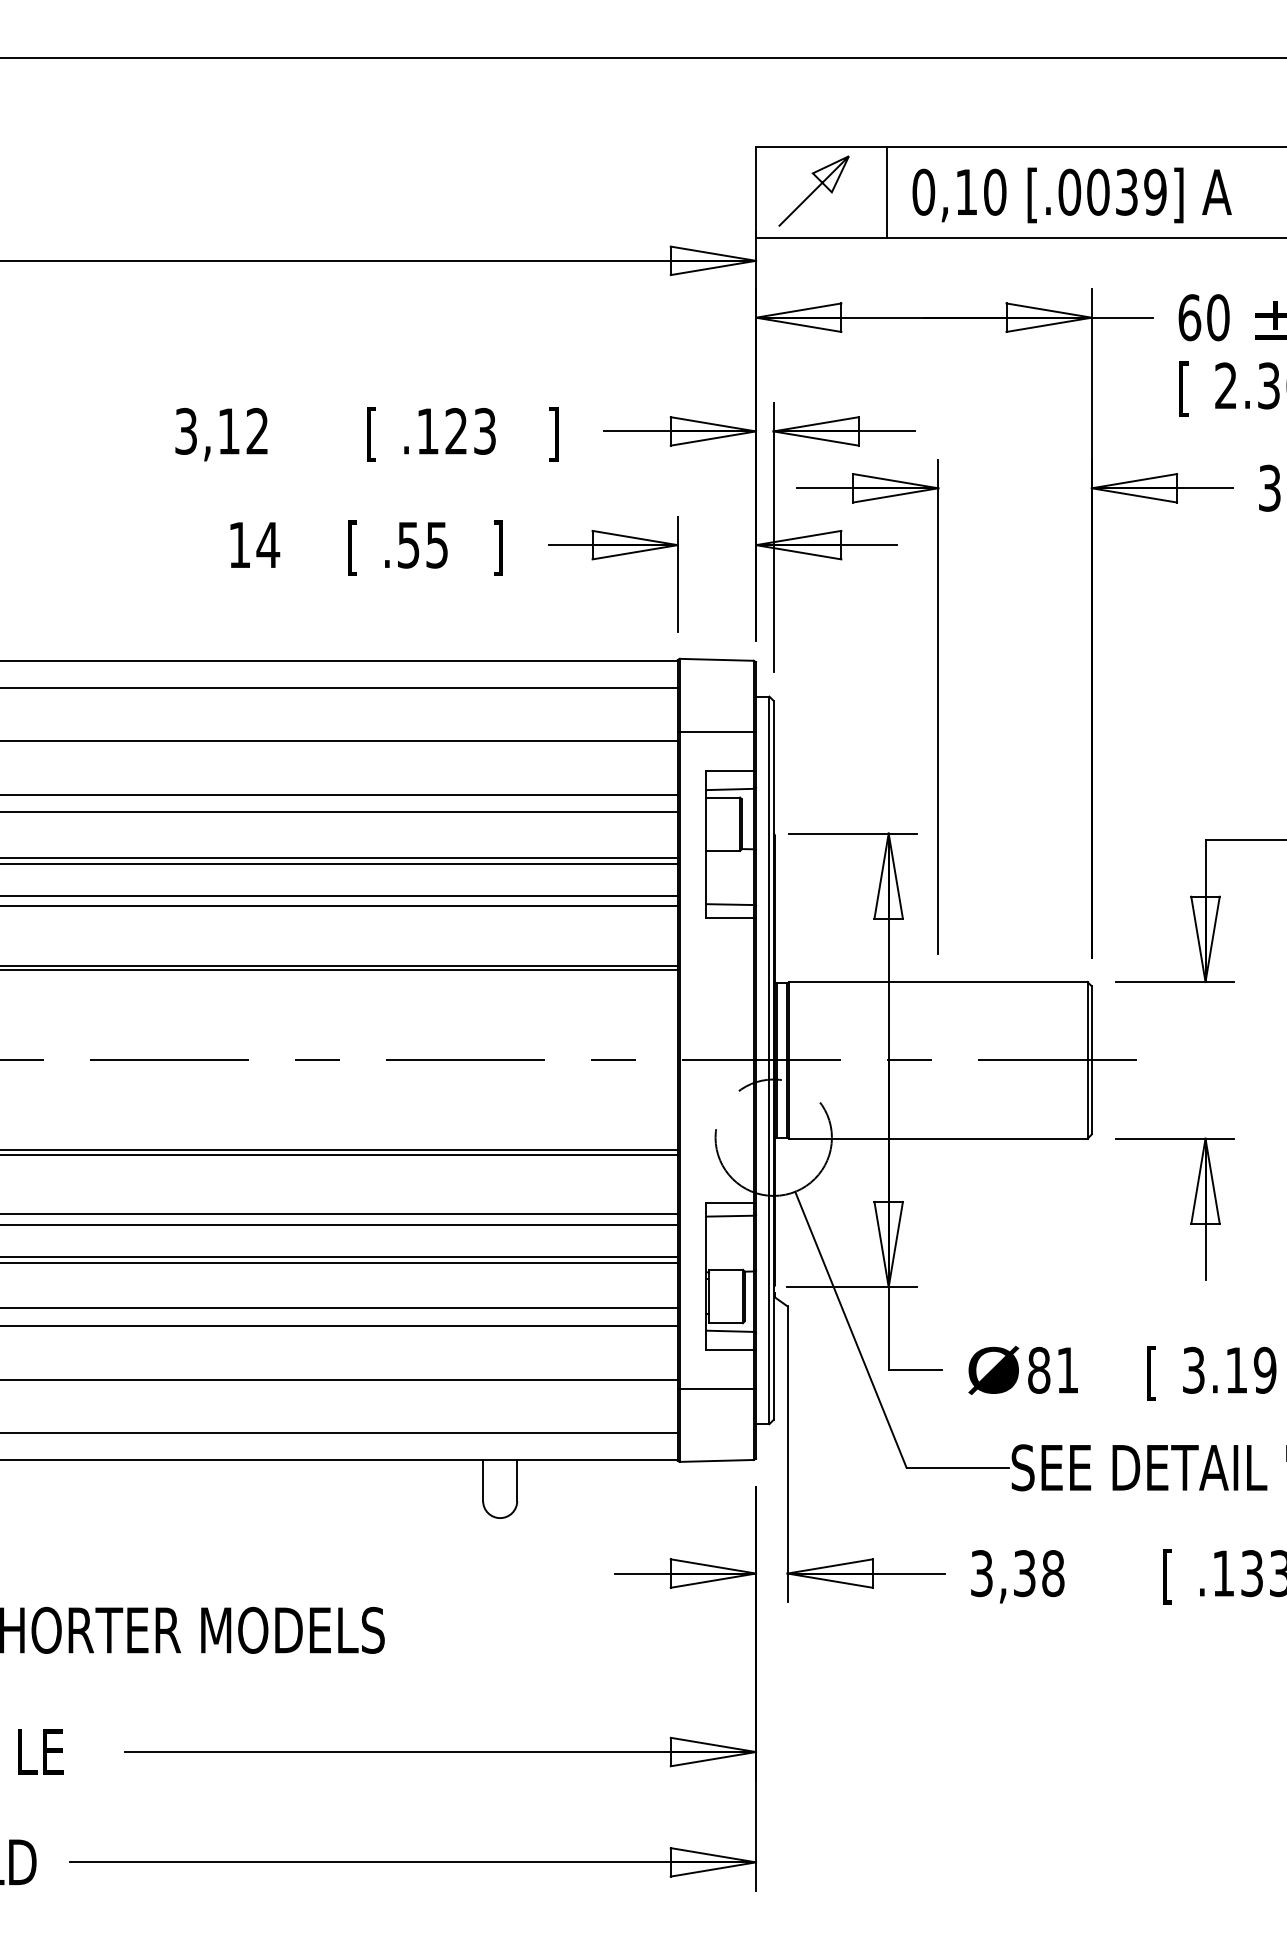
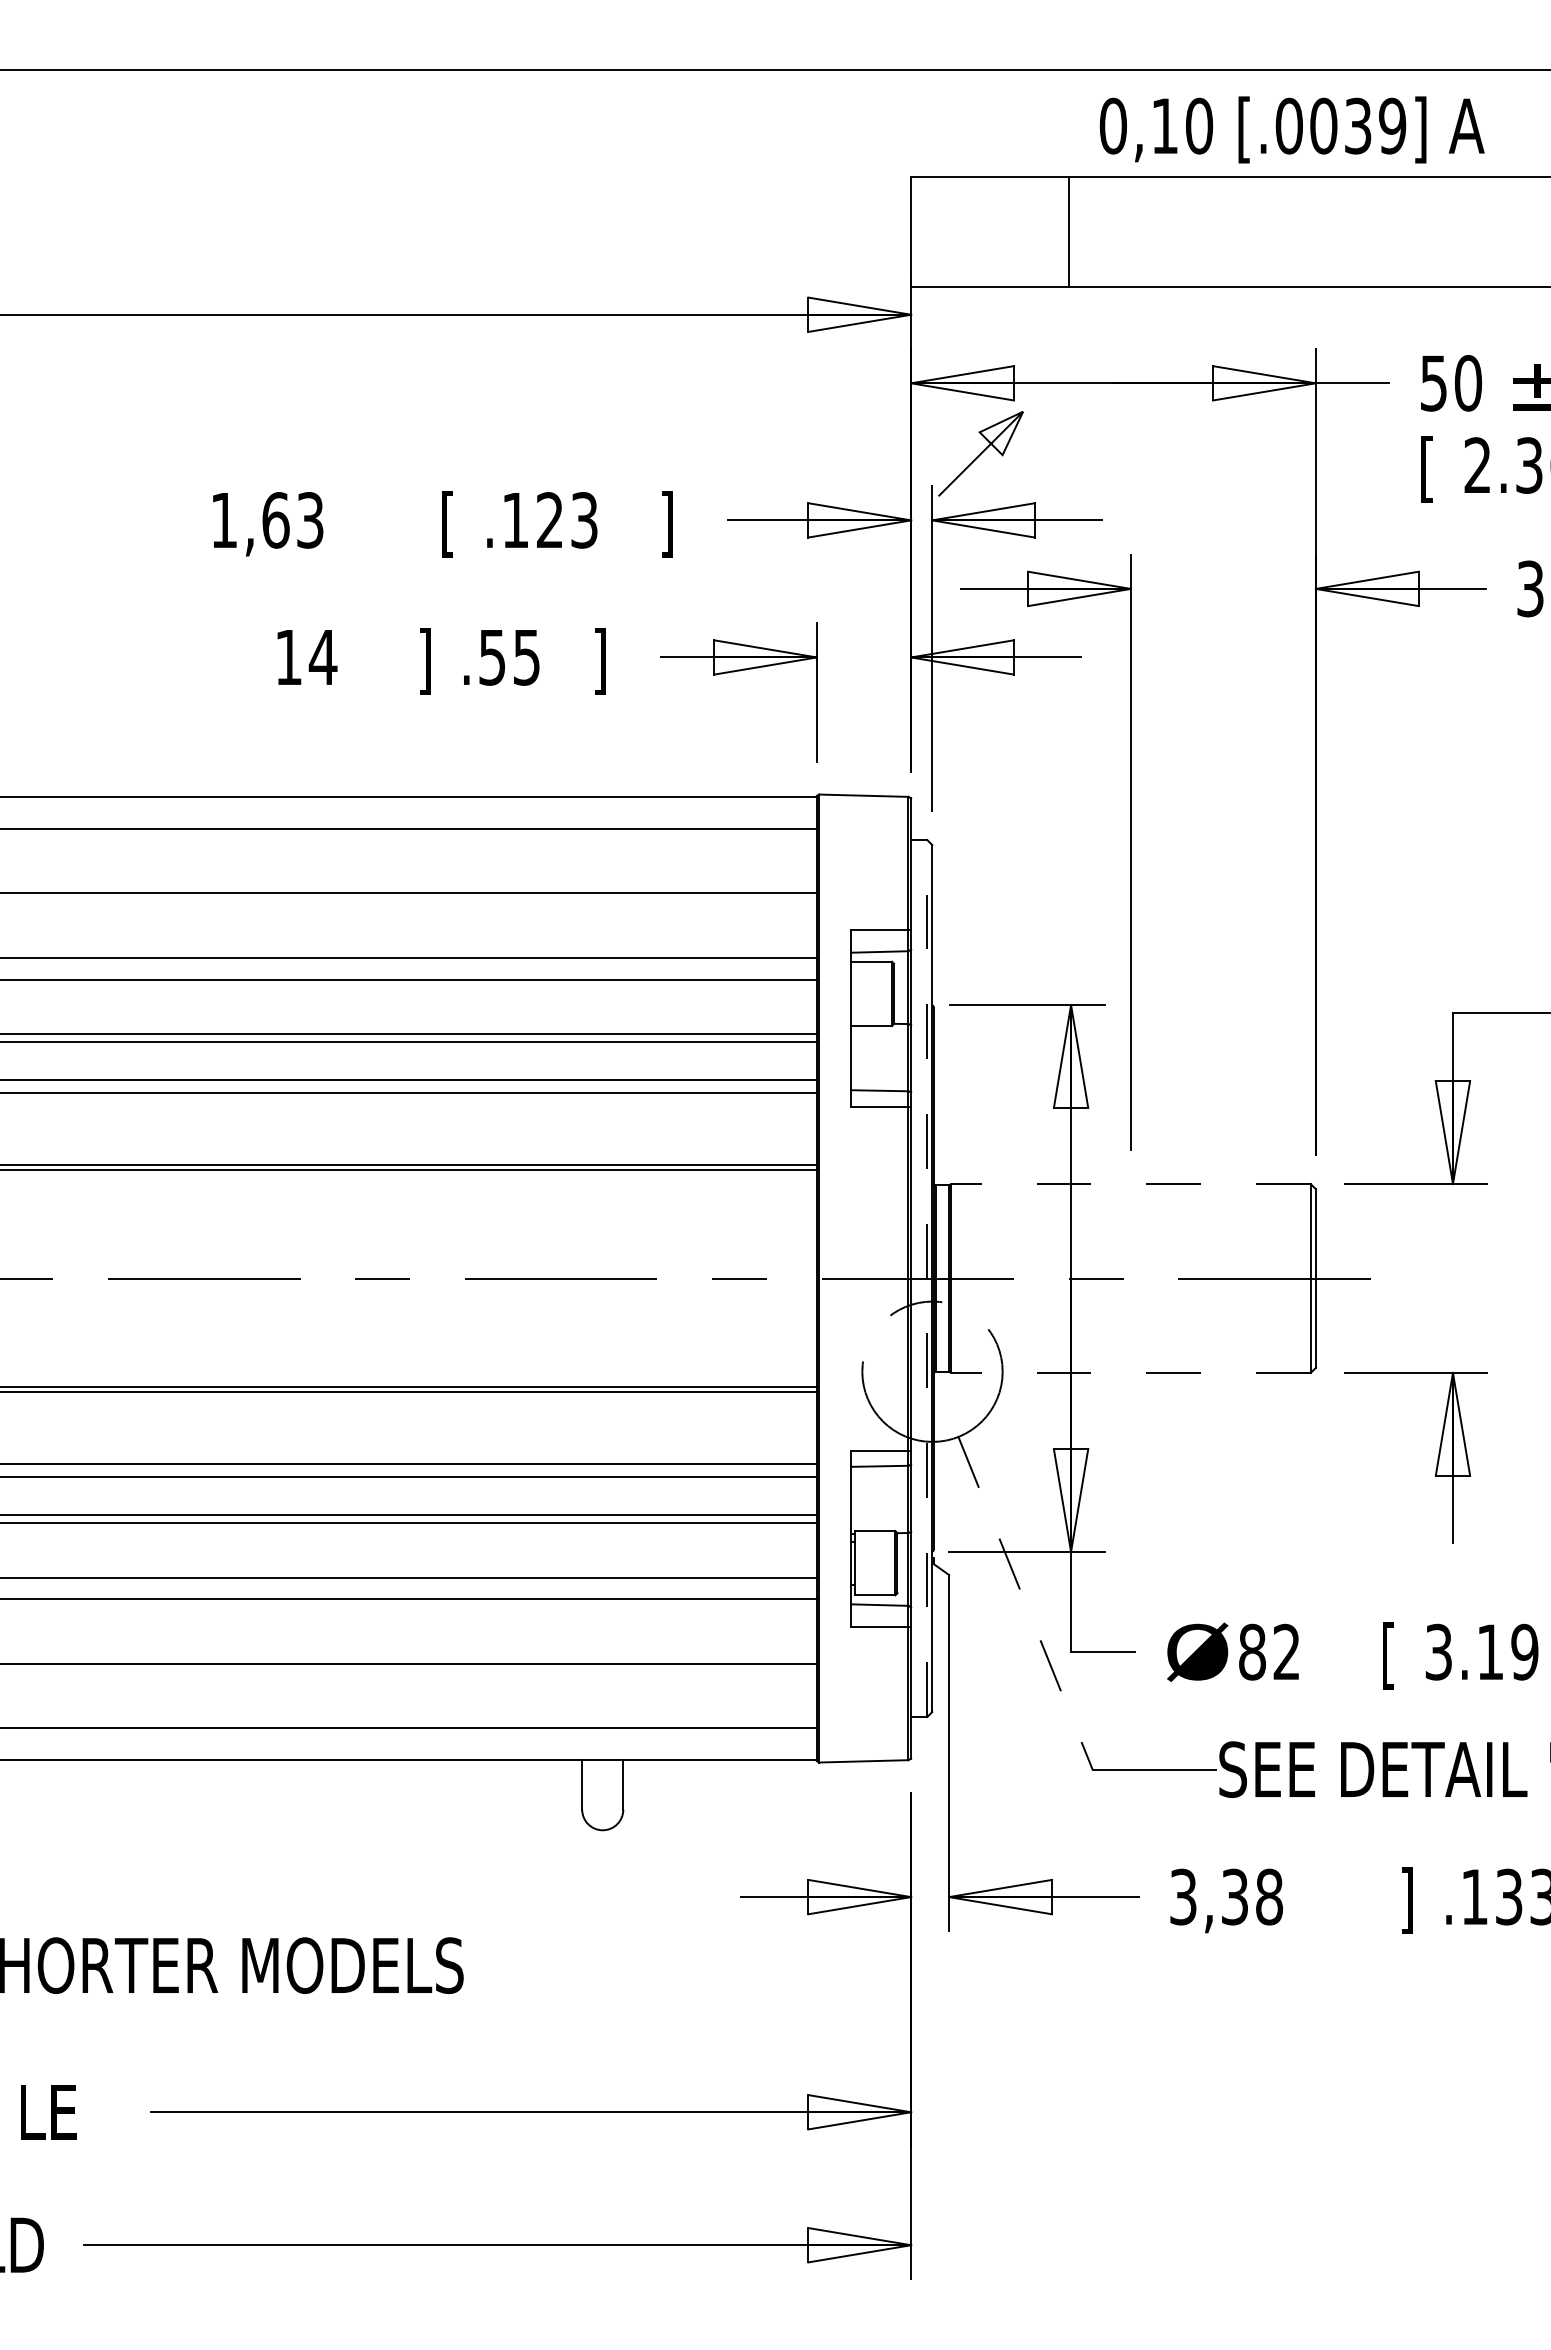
line: (813, 190) -> (980, 453), moved
text: (1071, 195) -> (1291, 129), moved
text: (1189, 317) -> (1433, 383), 60 -> 50
text: (222, 431) -> (267, 520), 3,12 -> 1,63
text: (352, 548) -> (424, 661), [ -> ]
line: (716, 731) -> (863, 882), removed
line: (938, 982) -> (1130, 1184), solid -> dashed
line: (769, 1060) -> (927, 1278), solid -> dashed
line: (938, 1138) -> (1130, 1372), solid -> dashed
line: (850, 1329) -> (1025, 1603), solid -> dashed
text: (1067, 1369) -> (1286, 1651), 81 -> 82
line: (716, 1388) -> (863, 1674), removed
text: (1166, 1576) -> (1406, 1900), [ -> ]

